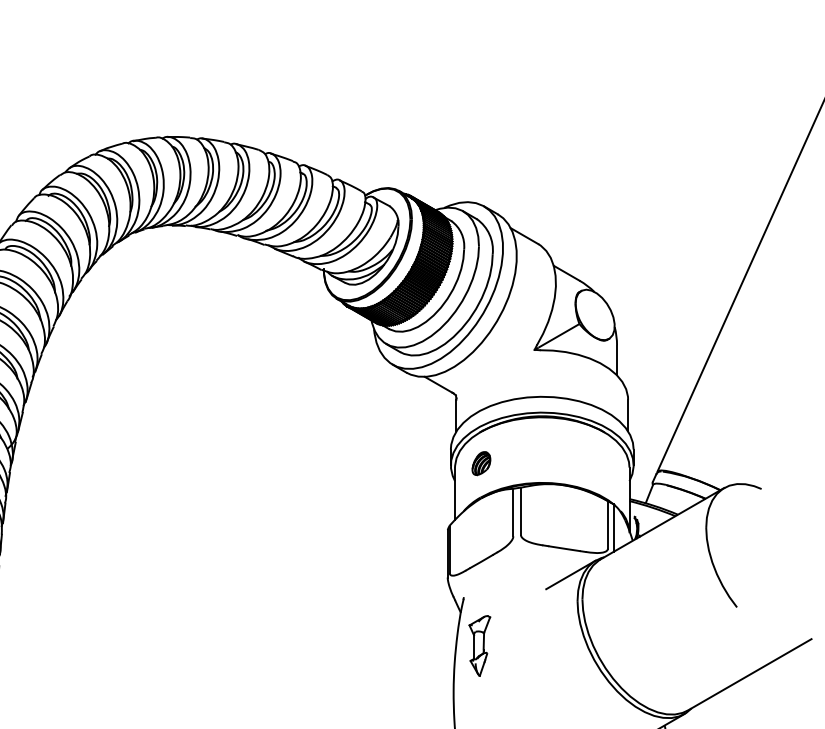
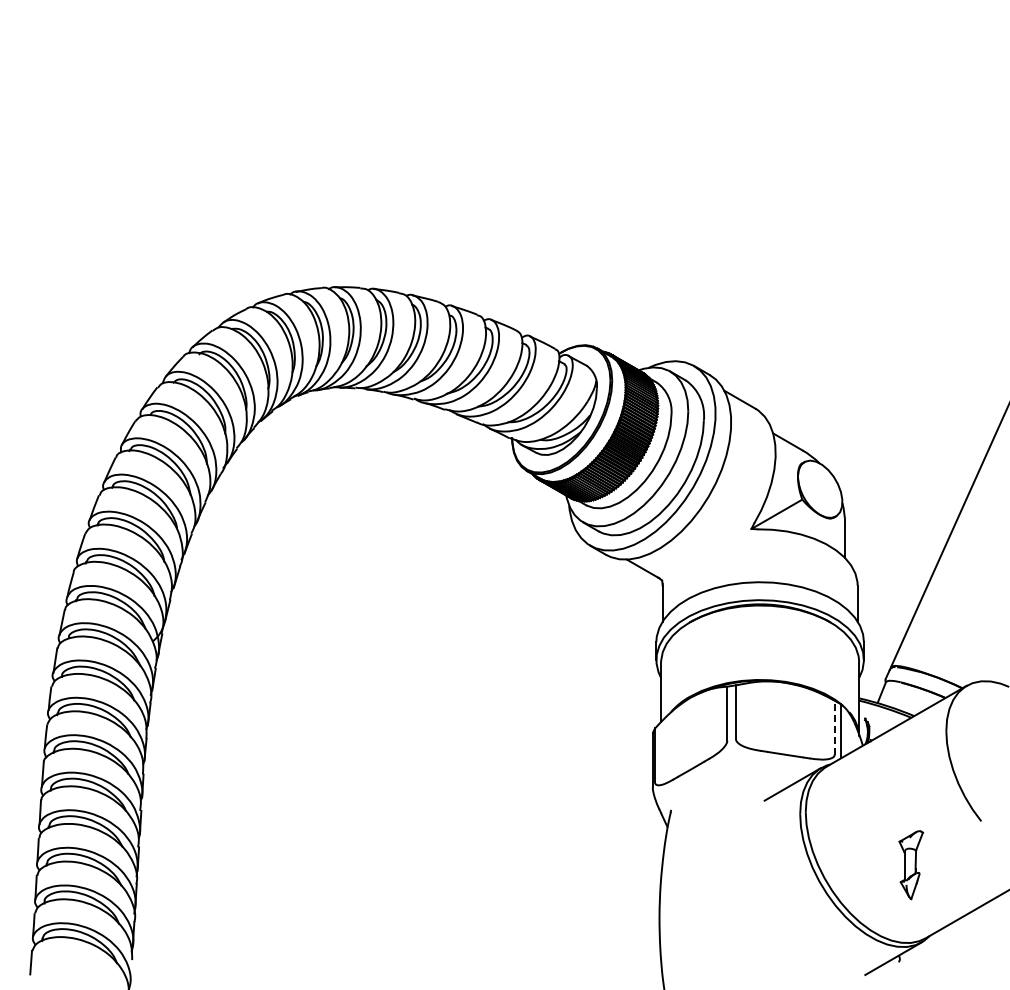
part: (481, 463) -> (691, 658), removed
line: (607, 524) -> (834, 727), solid -> dashed
part: (480, 646) -> (911, 865), moved

